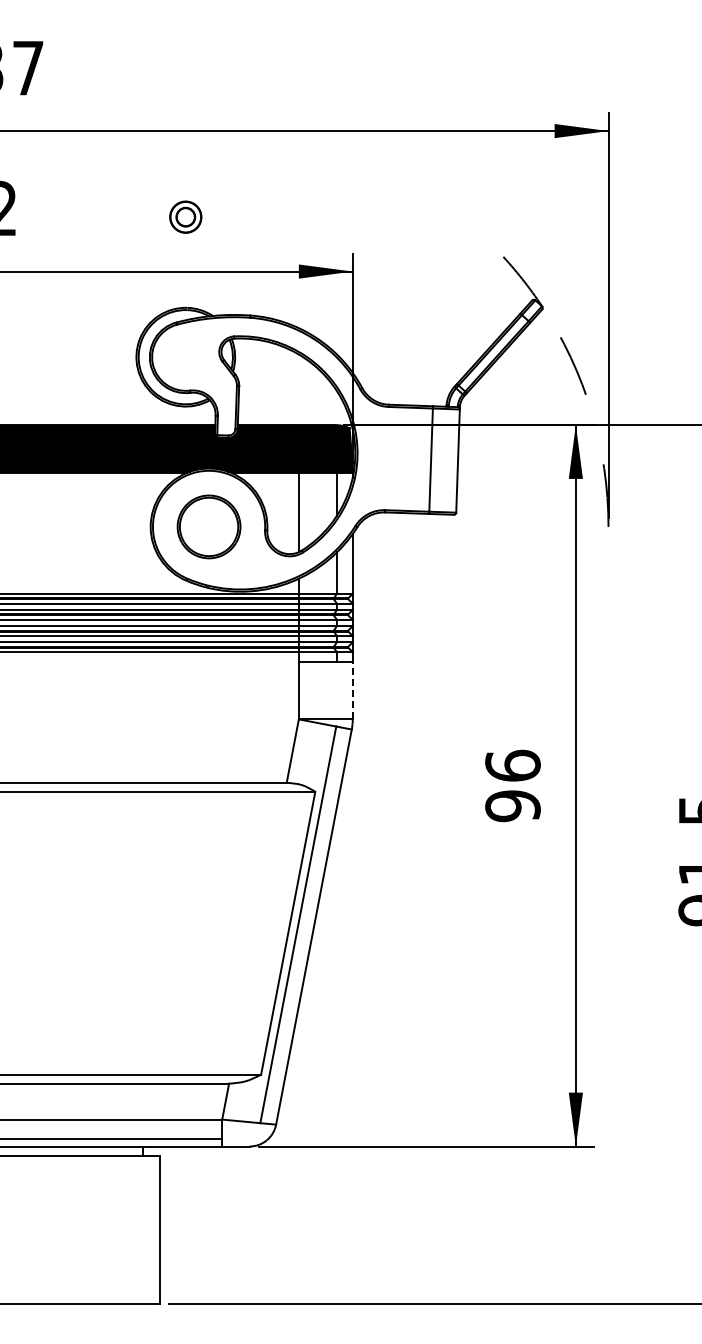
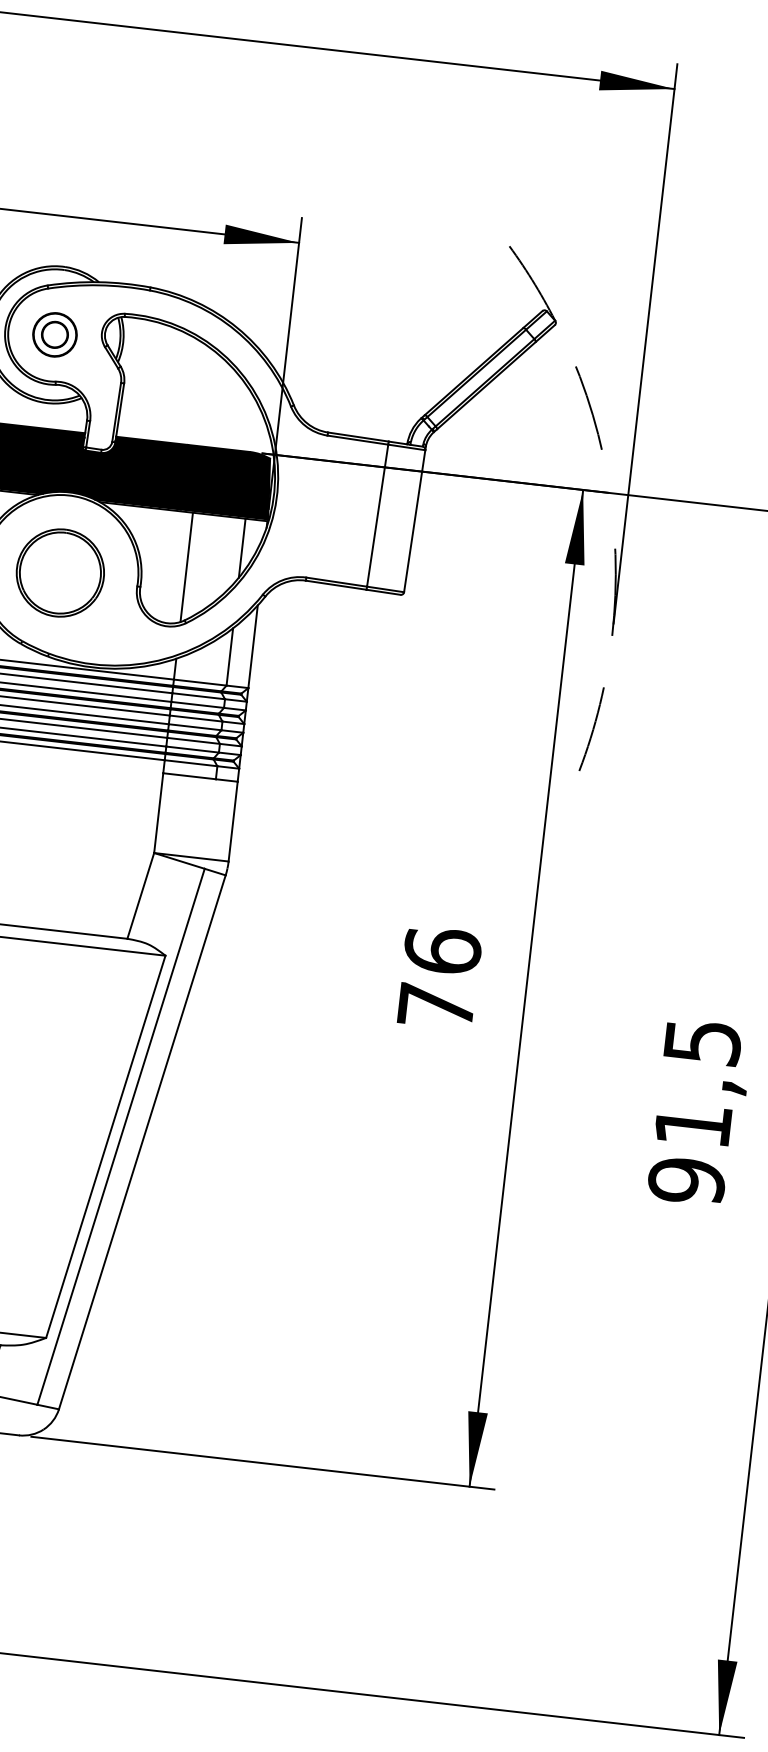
part: (185, 216) -> (54, 333), moved
arc: (601, 595) -> (591, 729), added
line: (352, 690) -> (232, 821), dashed -> solid
text: (512, 806) -> (435, 1006), 96 -> 76

